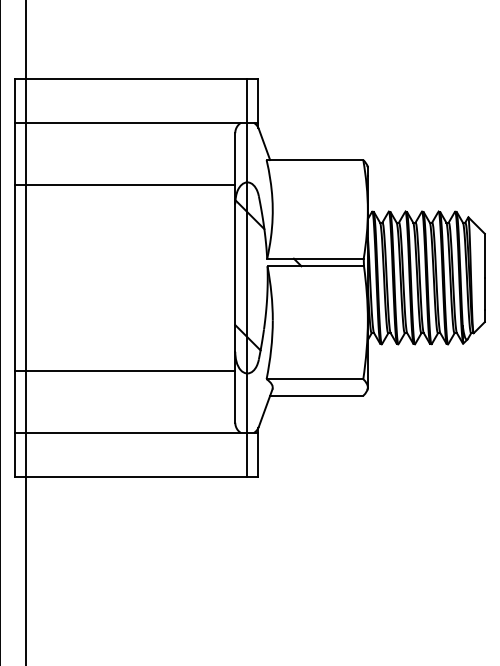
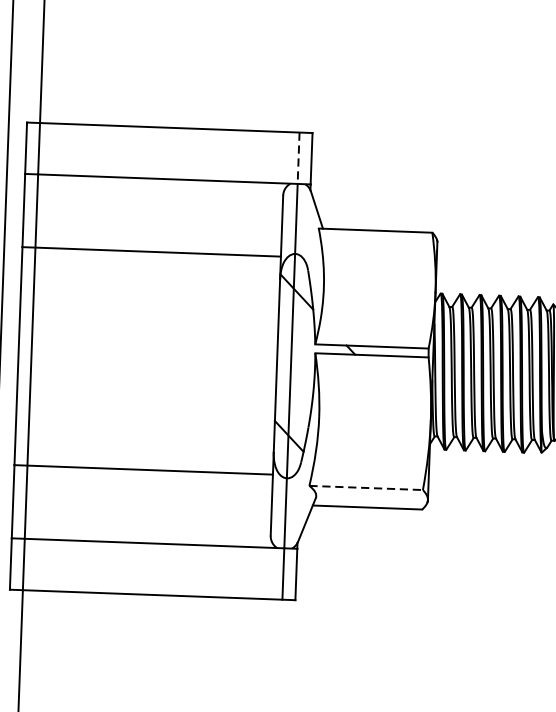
line: (247, 100) -> (298, 157), solid -> dashed
line: (315, 379) -> (366, 488), solid -> dashed

